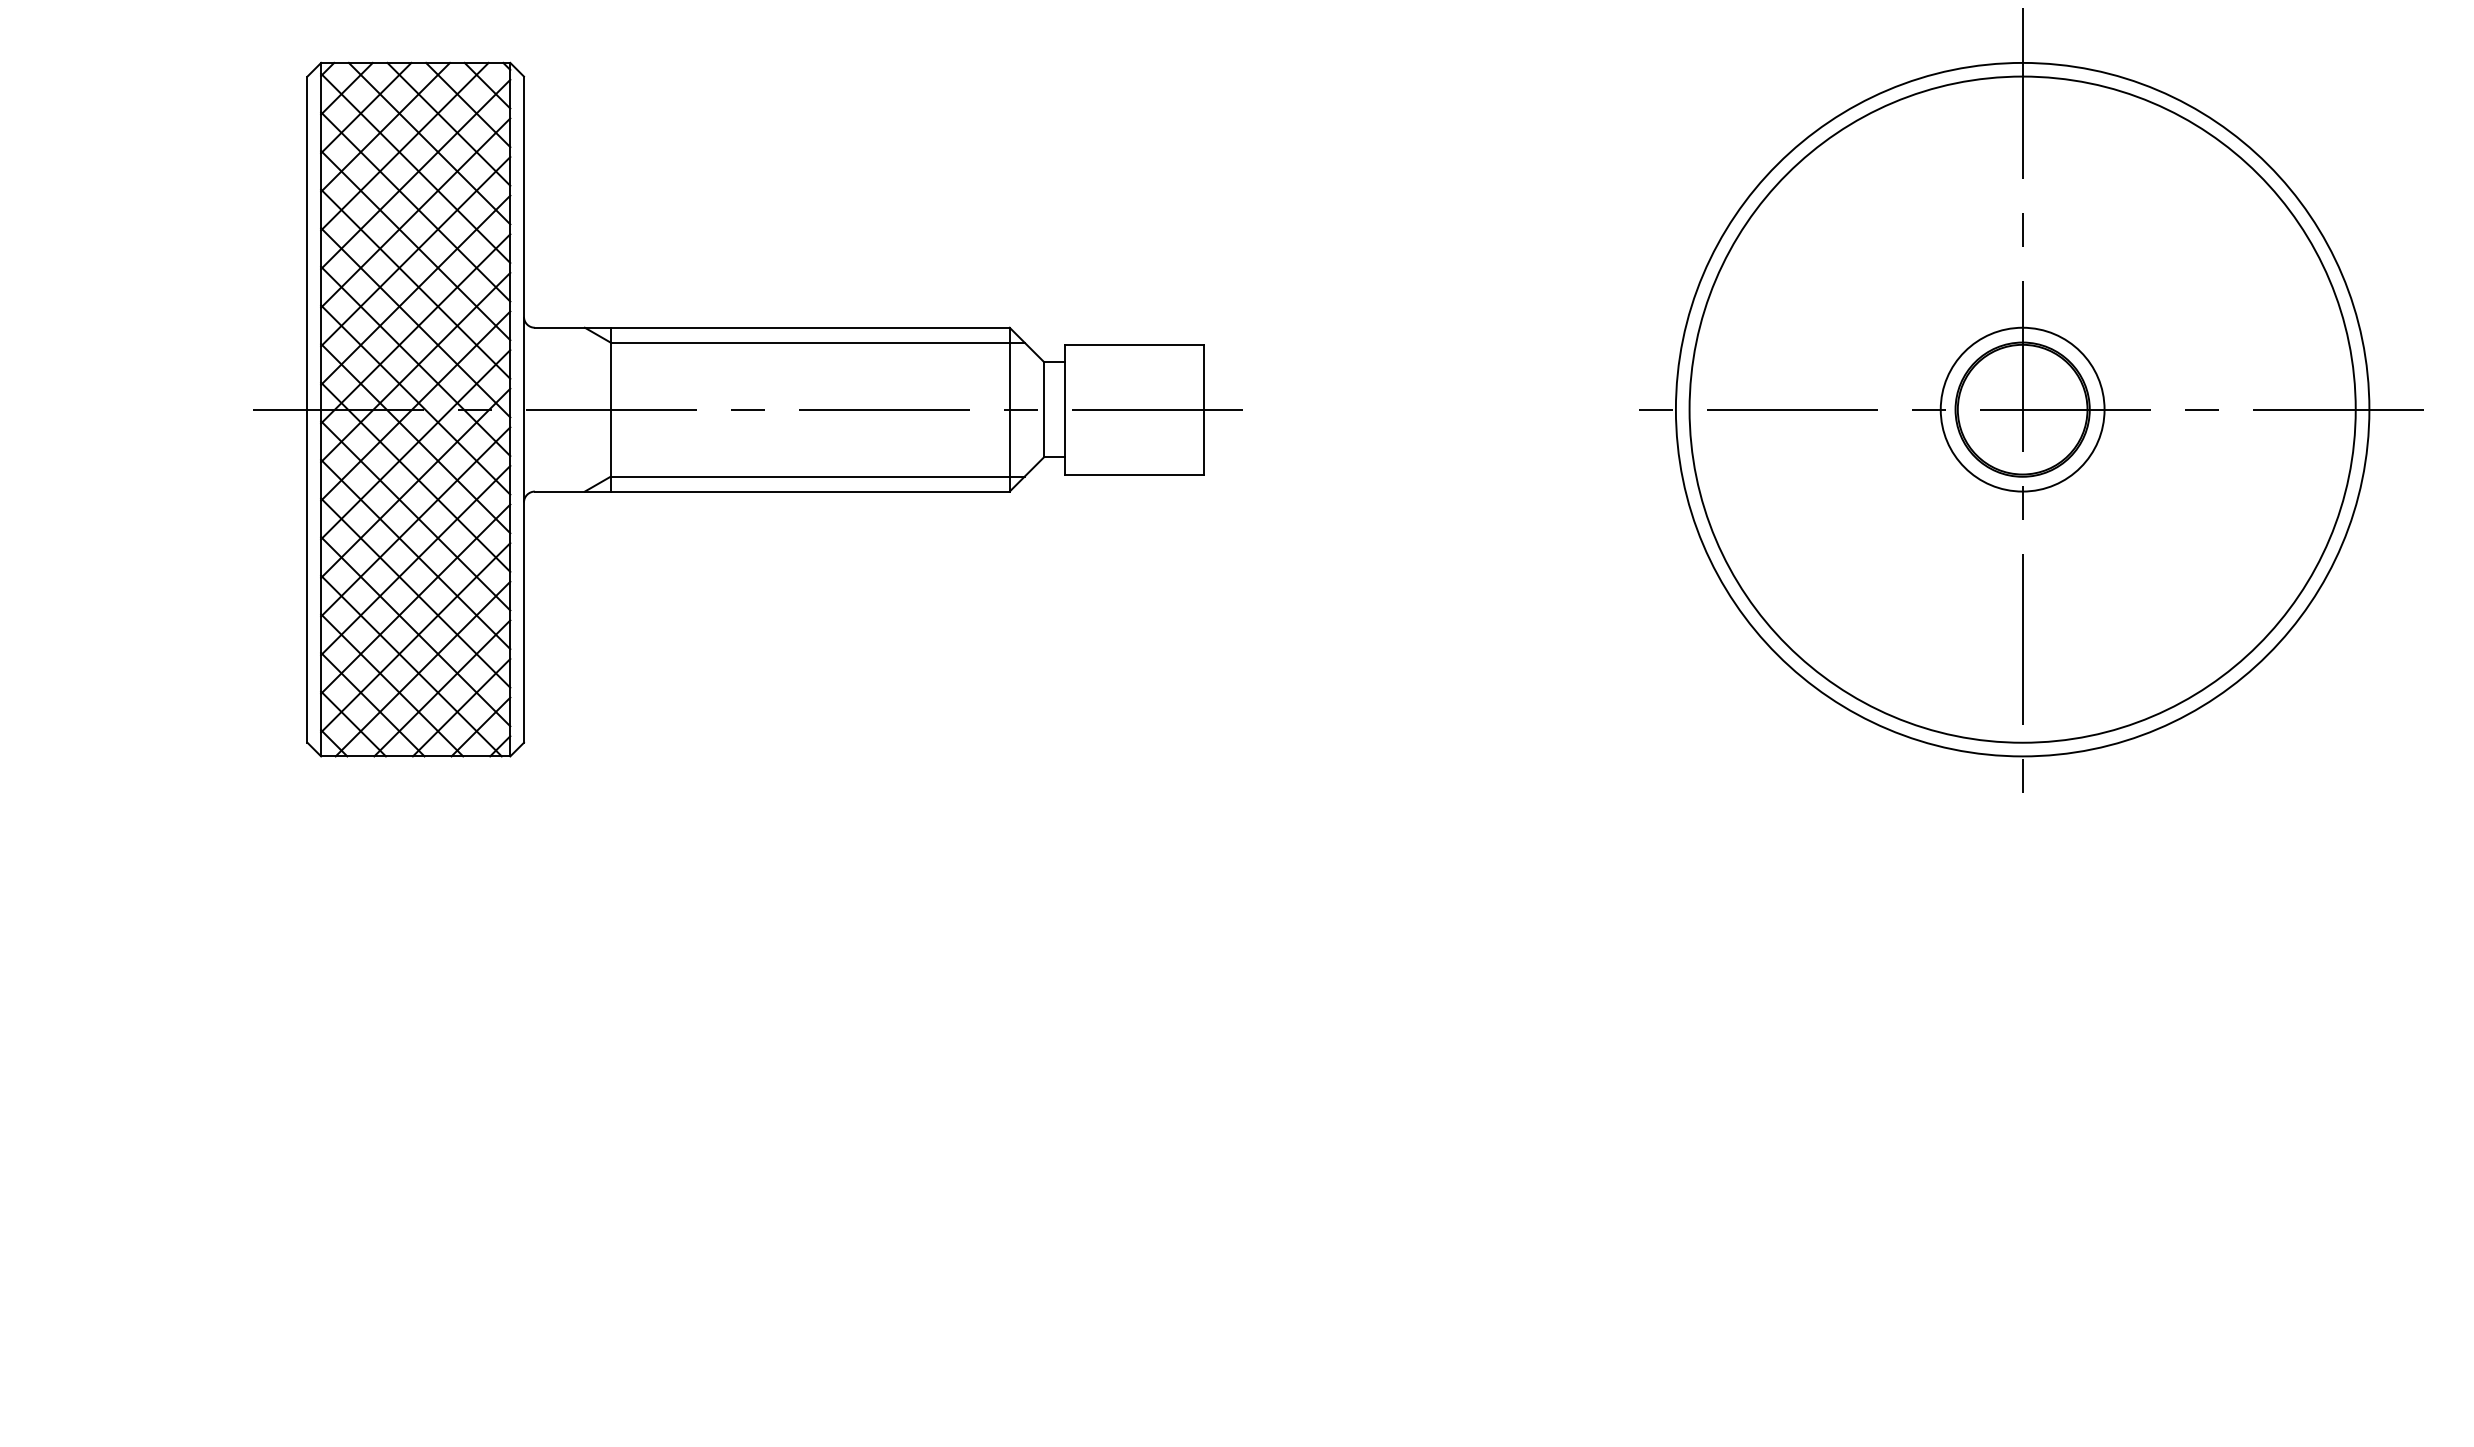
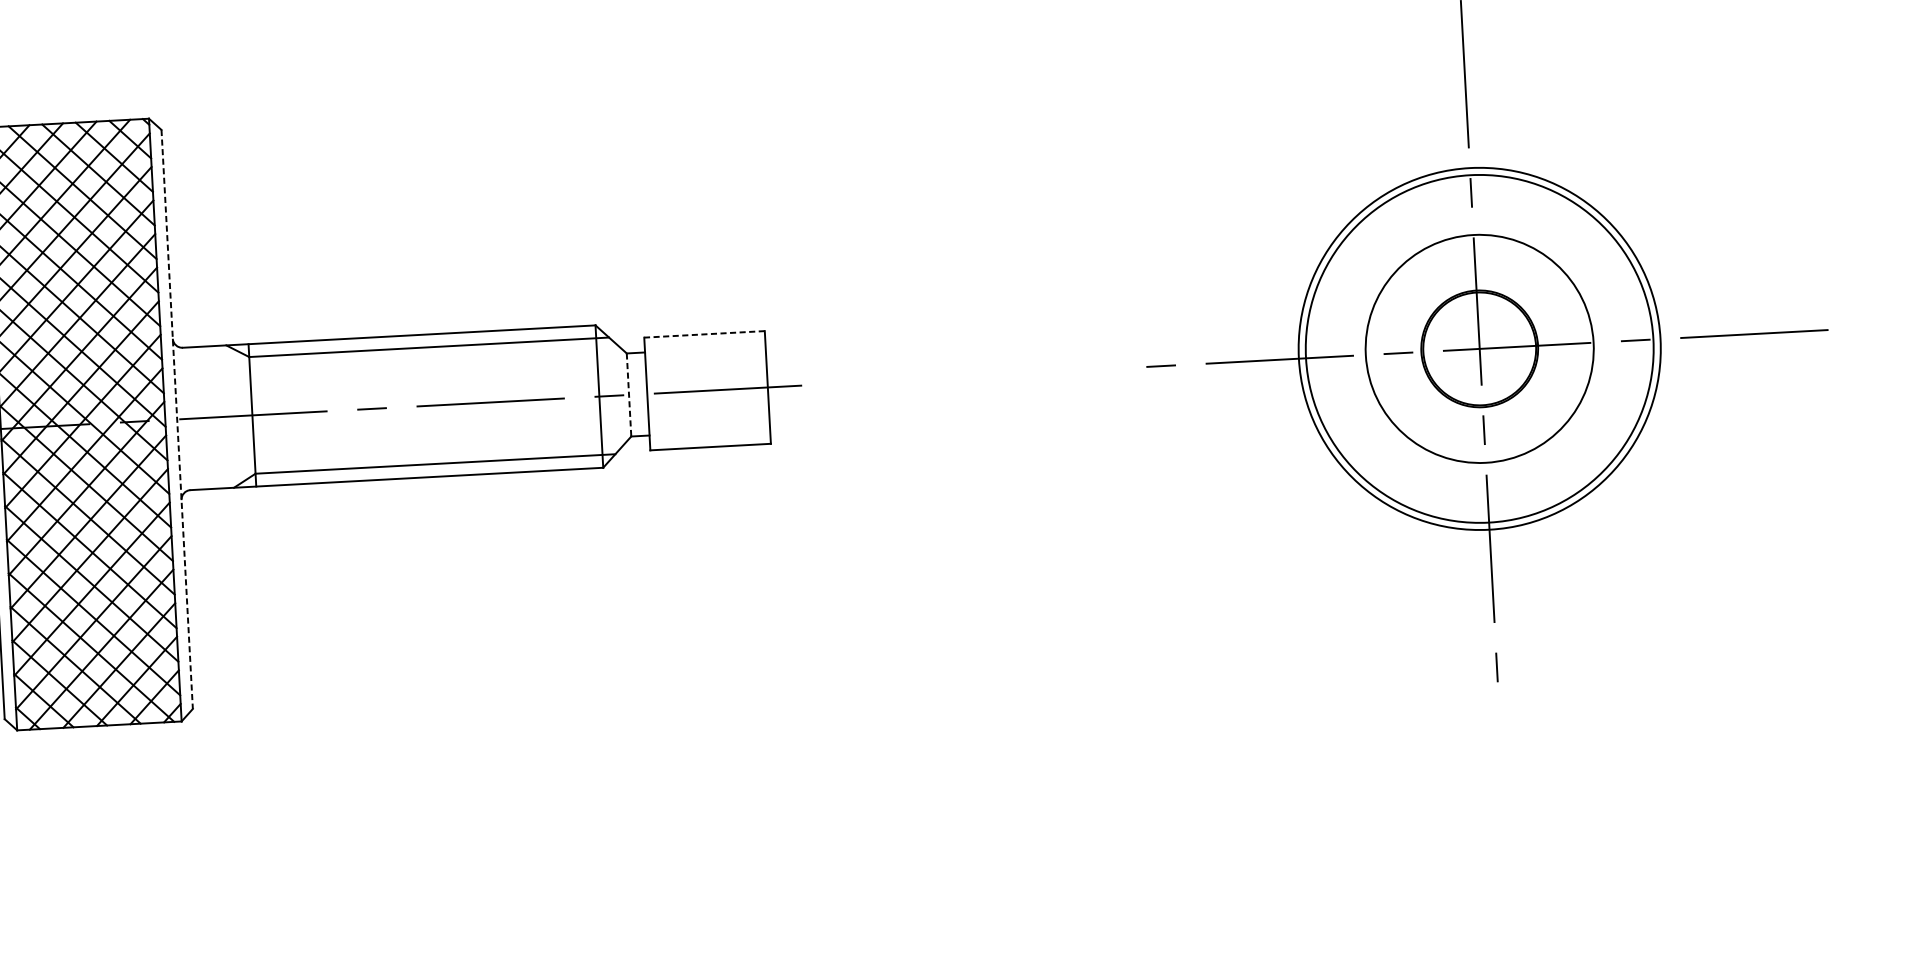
line: (1133, 344) -> (703, 334), solid -> dashed
line: (1043, 409) -> (628, 394), solid -> dashed
circle: (2022, 409) -> (1479, 348), size x0.6
circle: (2022, 409) -> (1479, 348), size x0.6
circle: (2022, 409) -> (1479, 348), size x1.6
line: (523, 410) -> (176, 420), solid -> dashed

